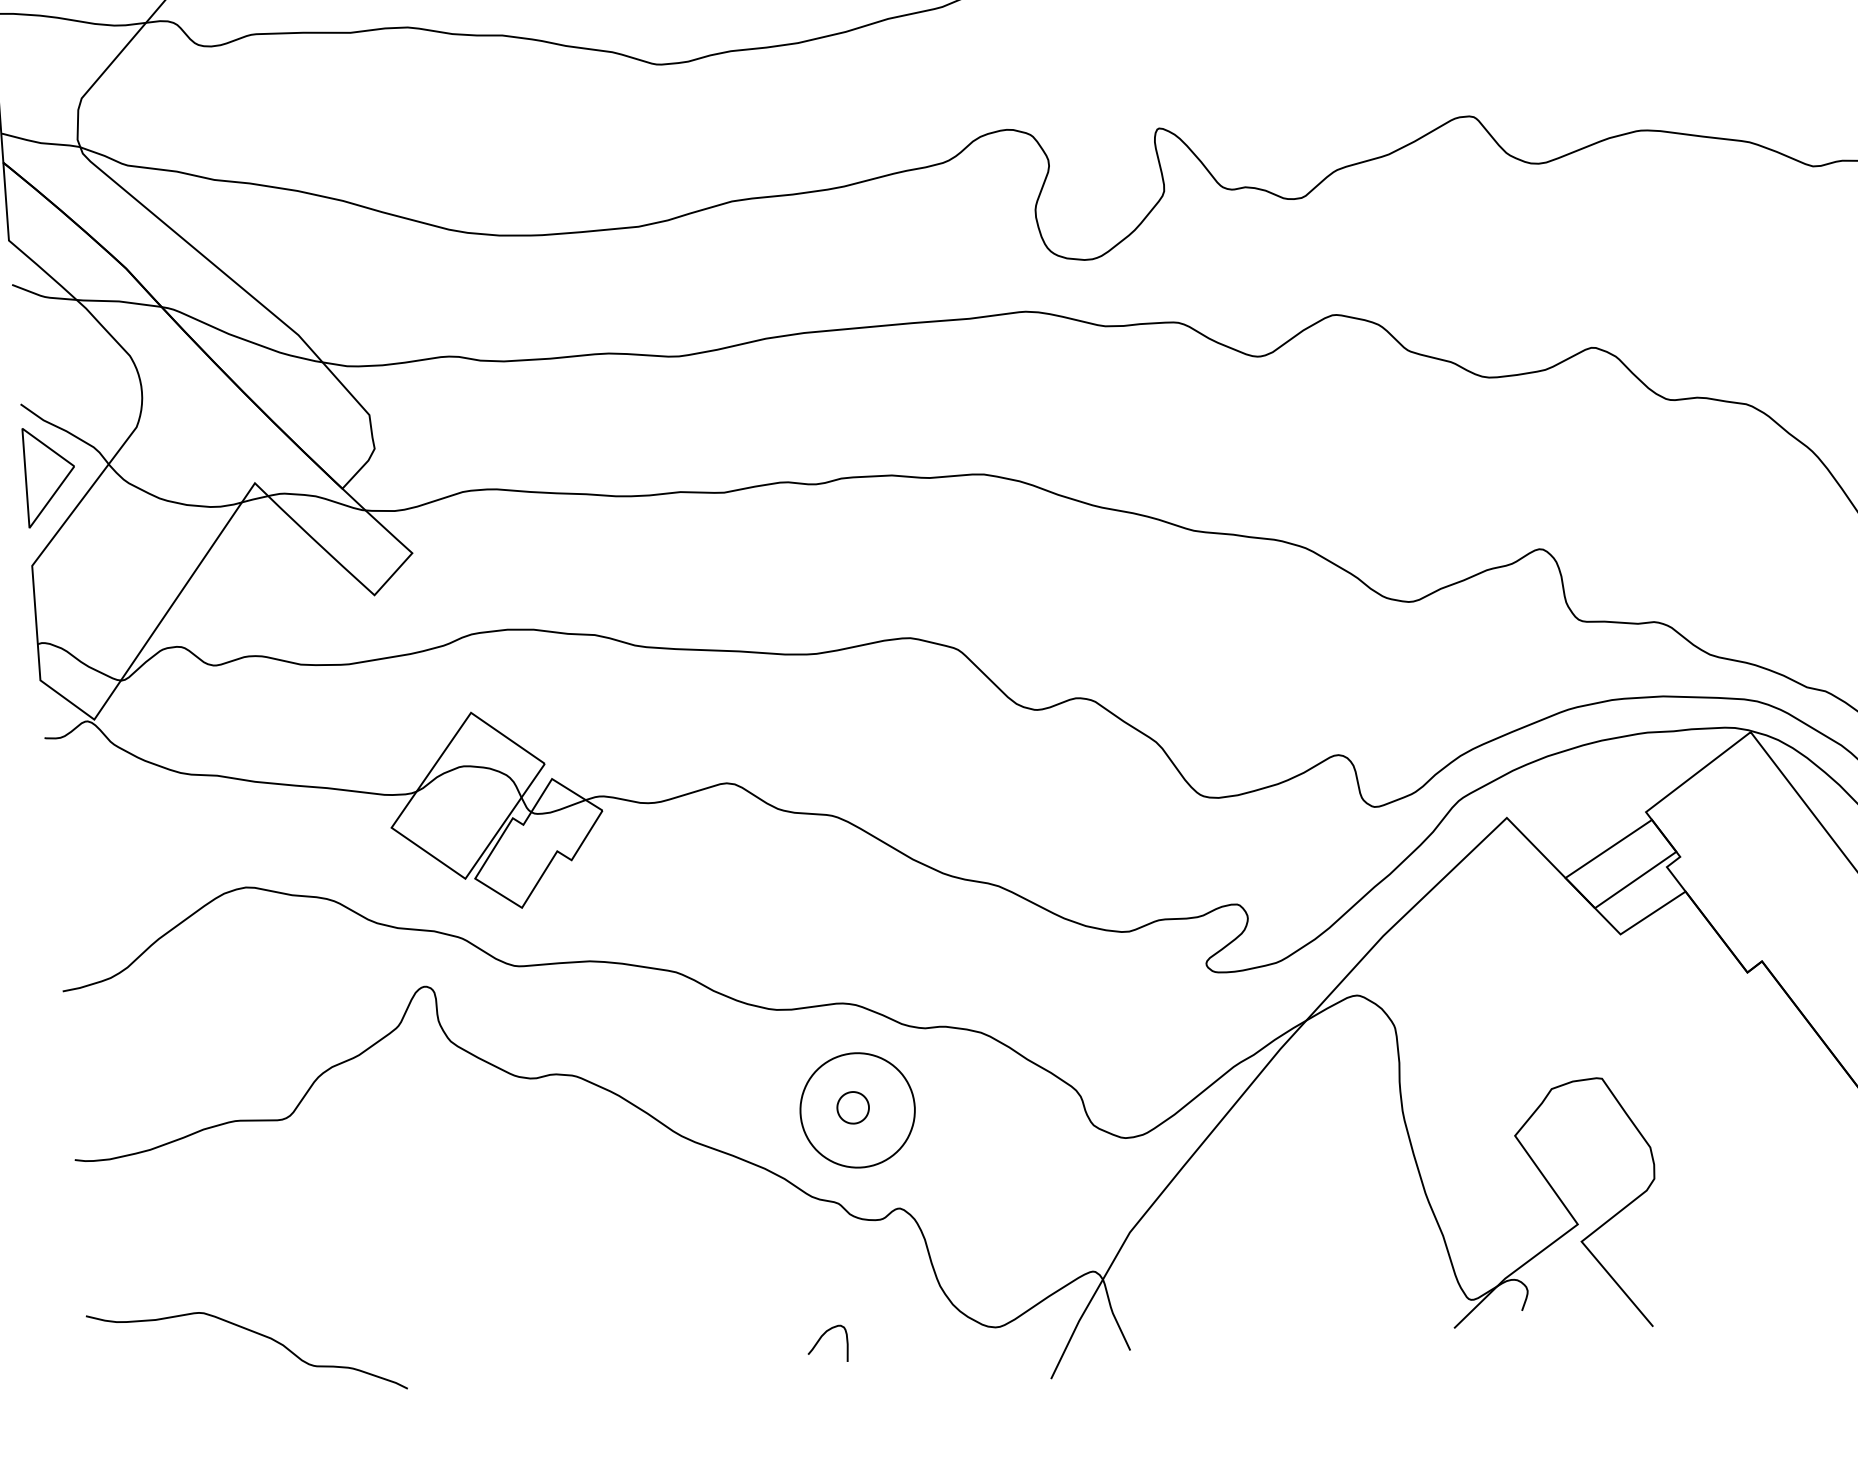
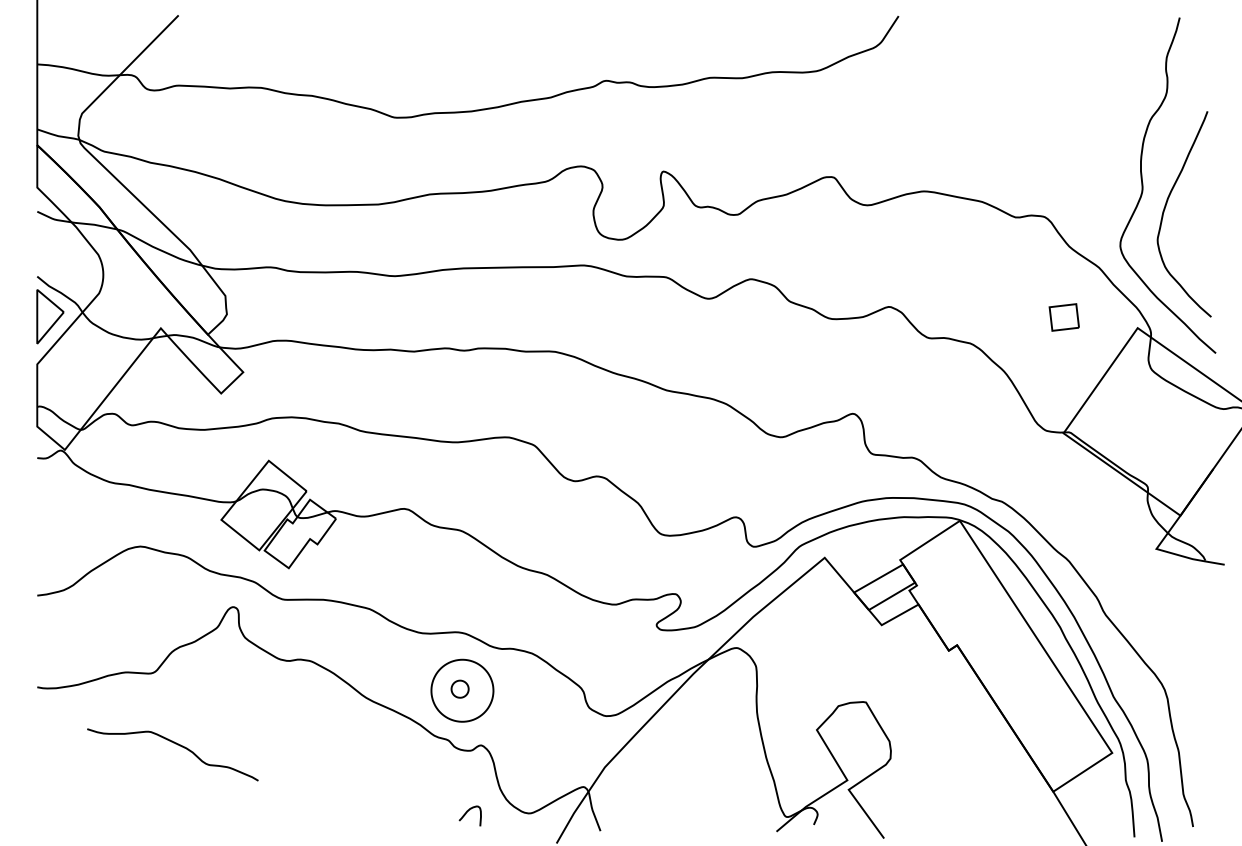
curve: (254, 1334) -> (177, 745), moved
curve: (820, 1341) -> (466, 814), moved

